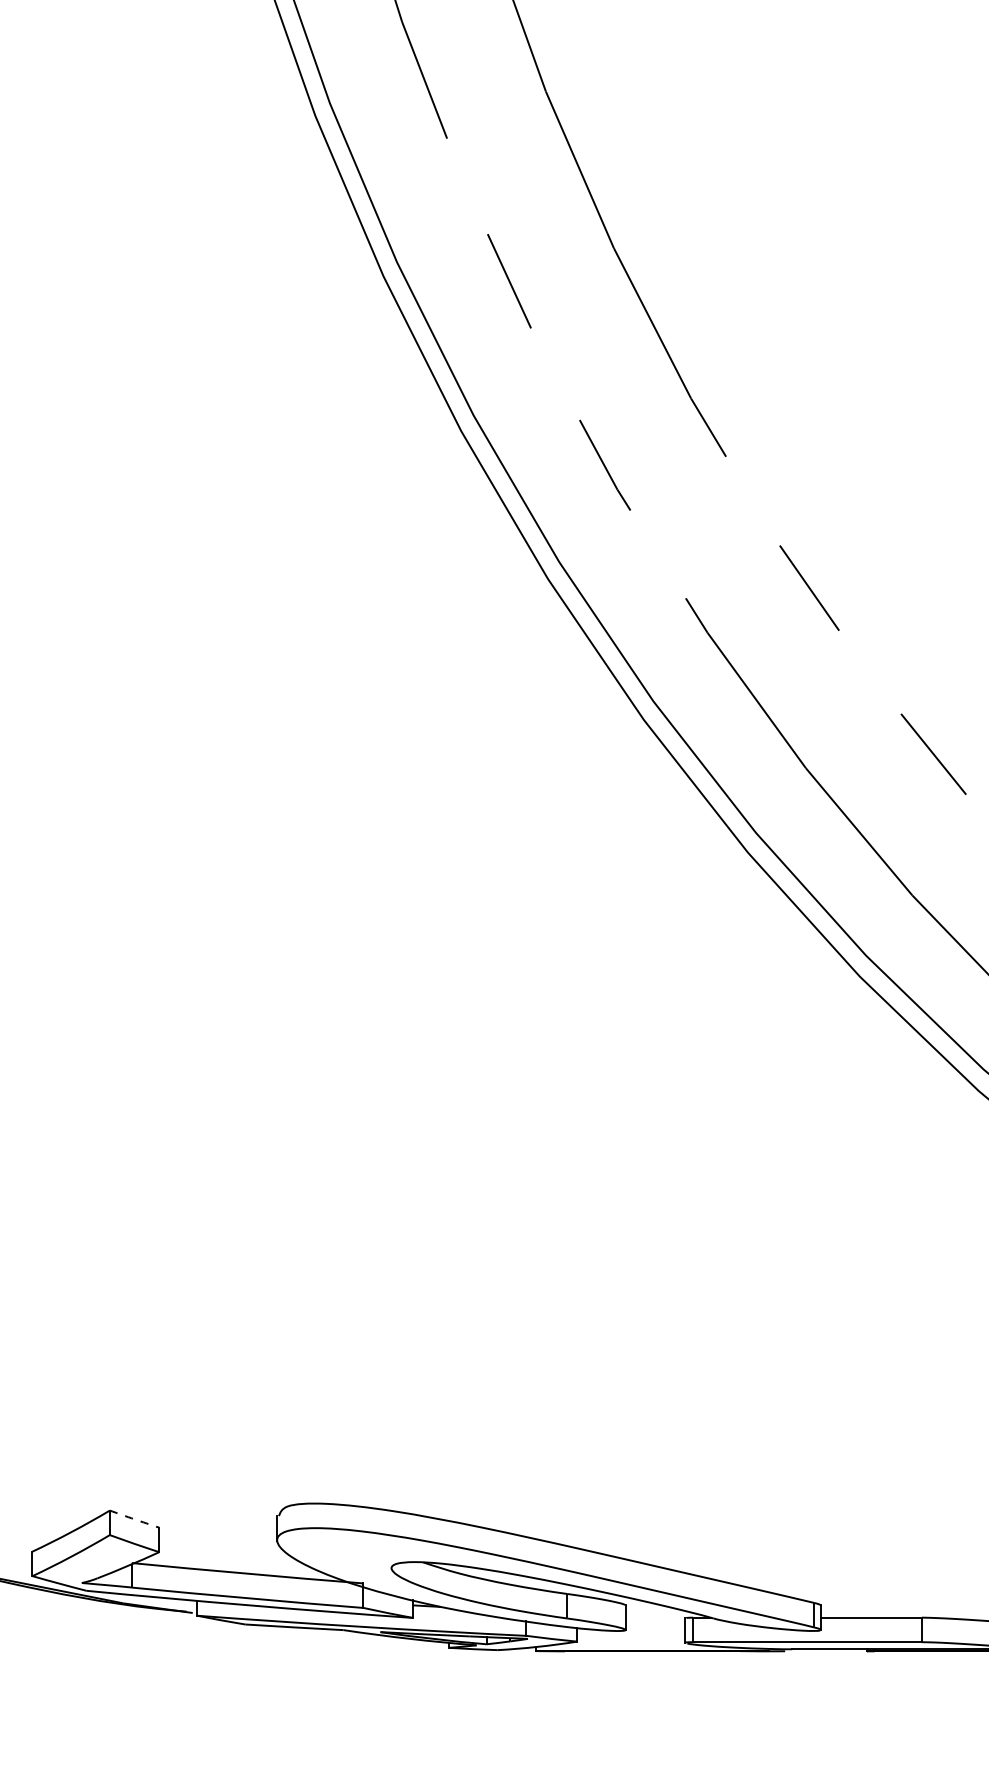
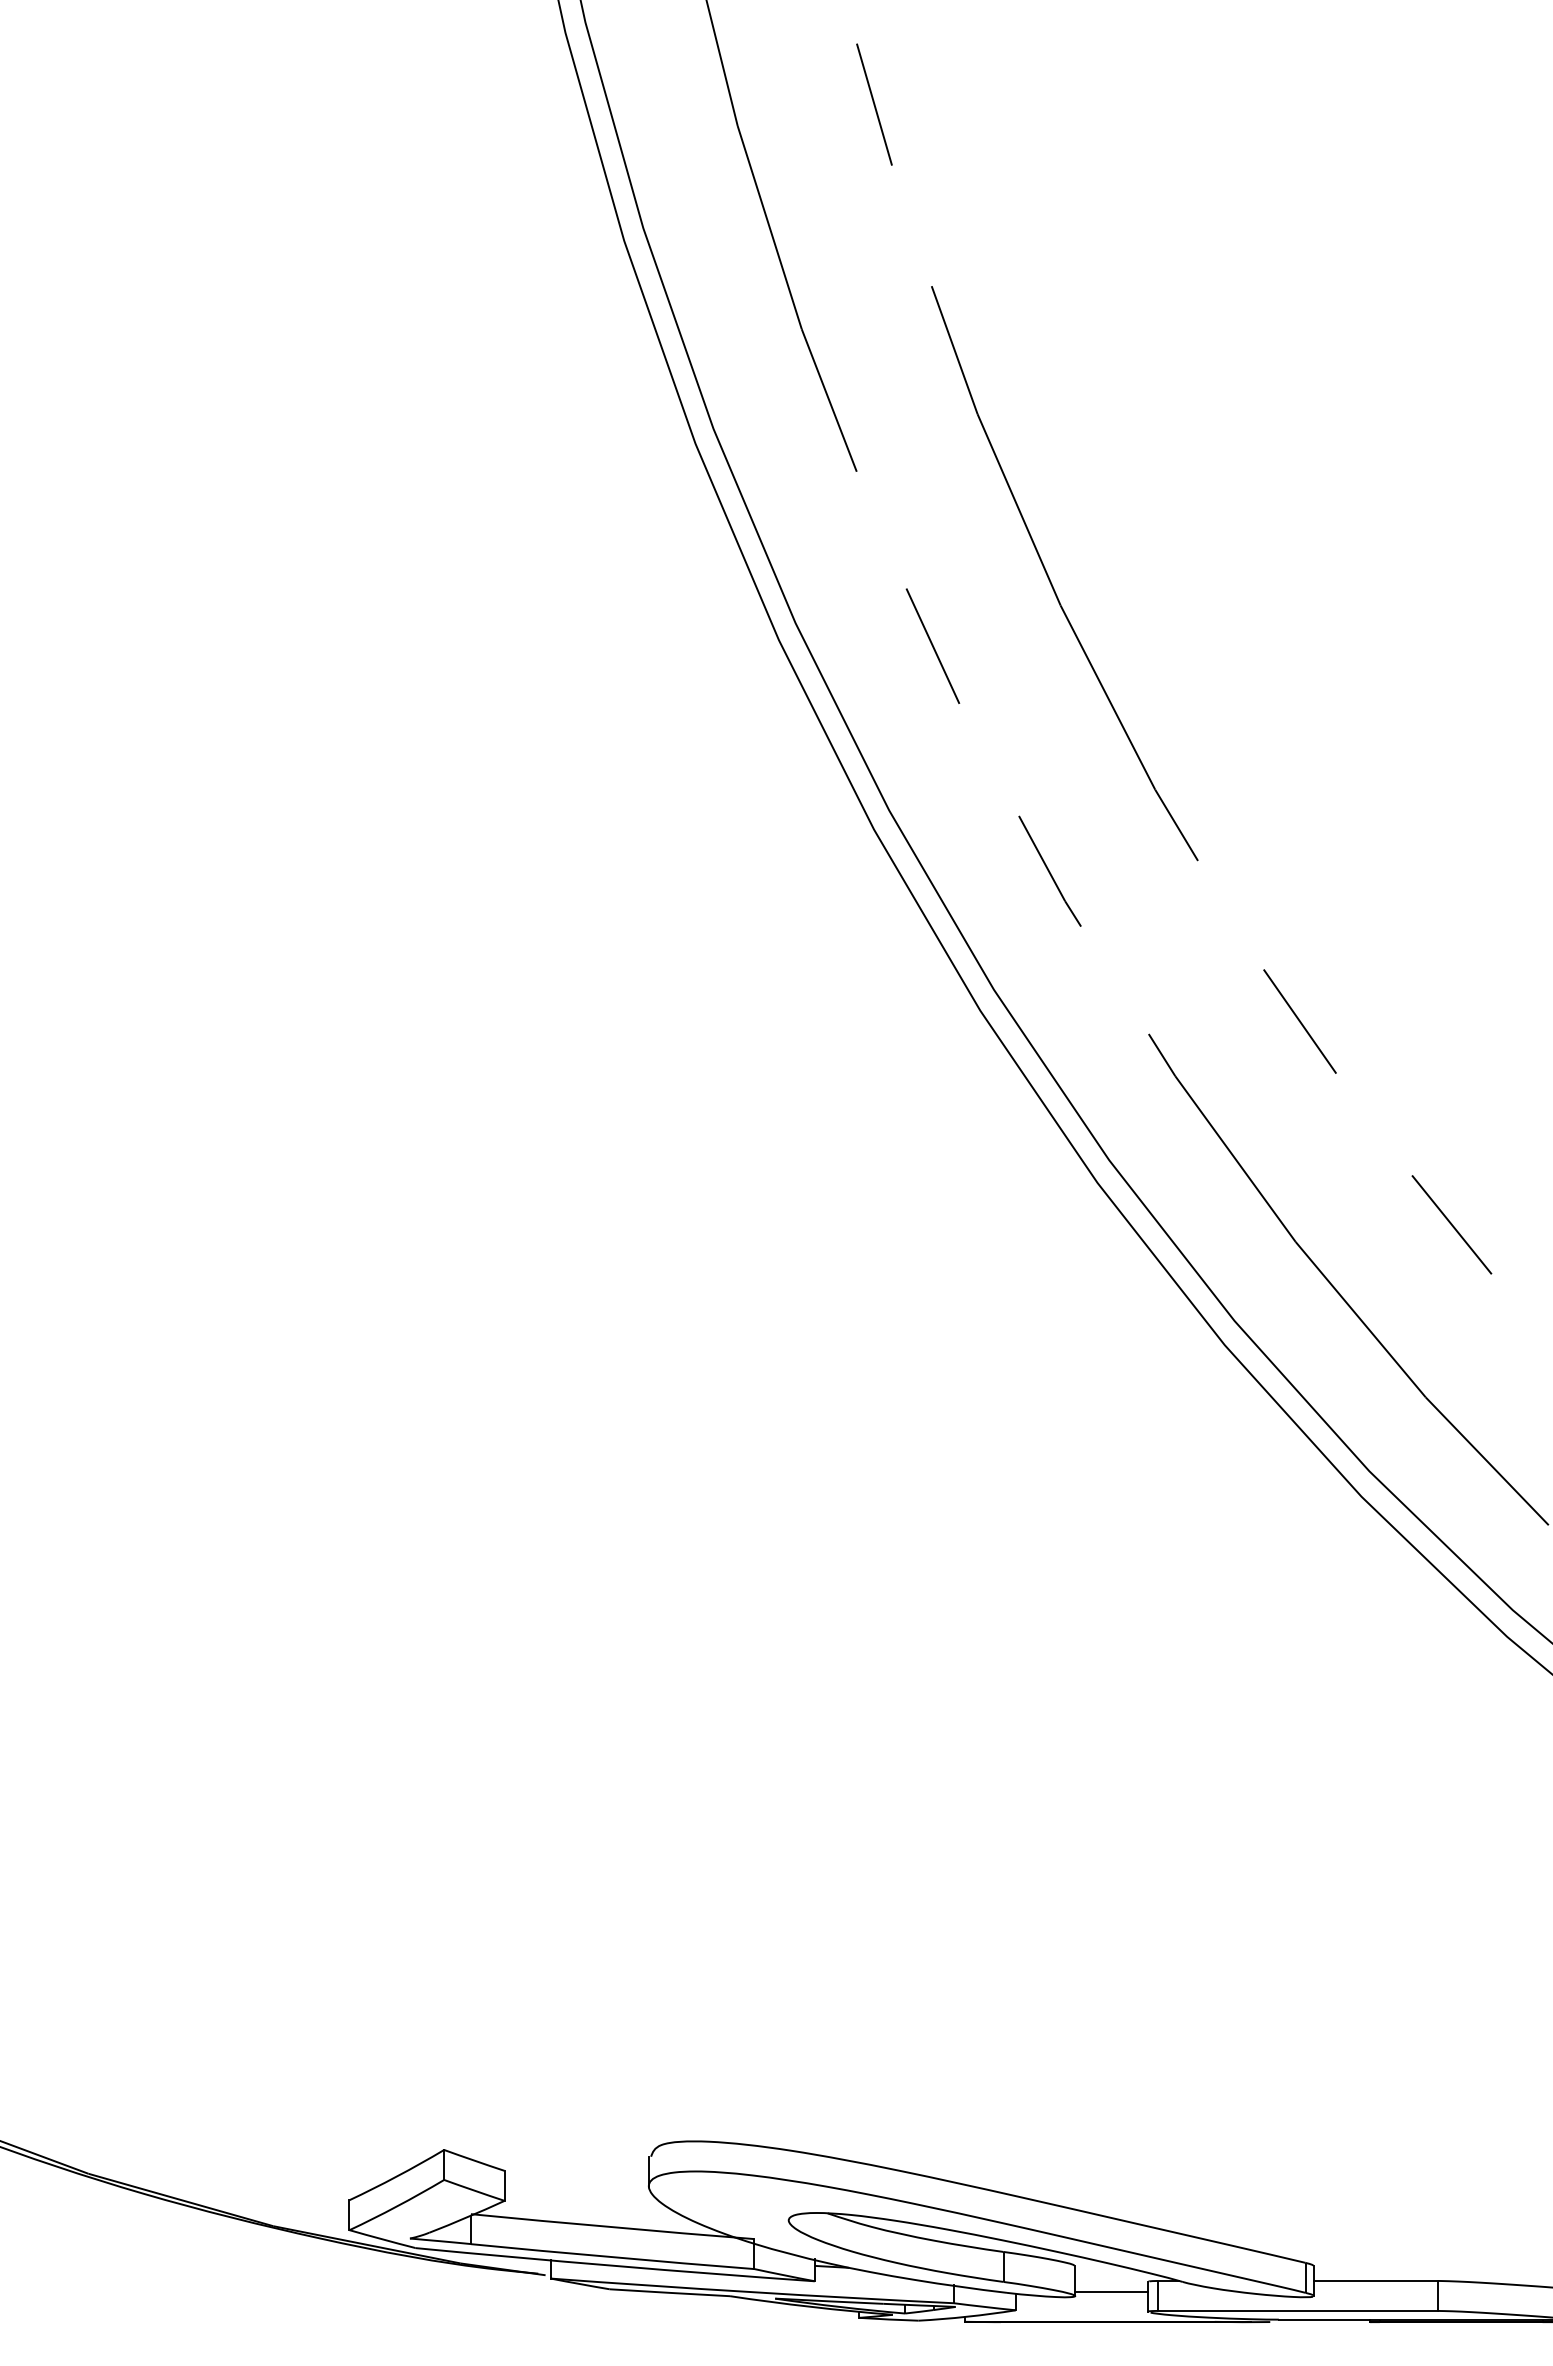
arc: (134, 1519) -> (474, 2160), dashed -> solid
line: (655, 1626) -> (1111, 2291), added

